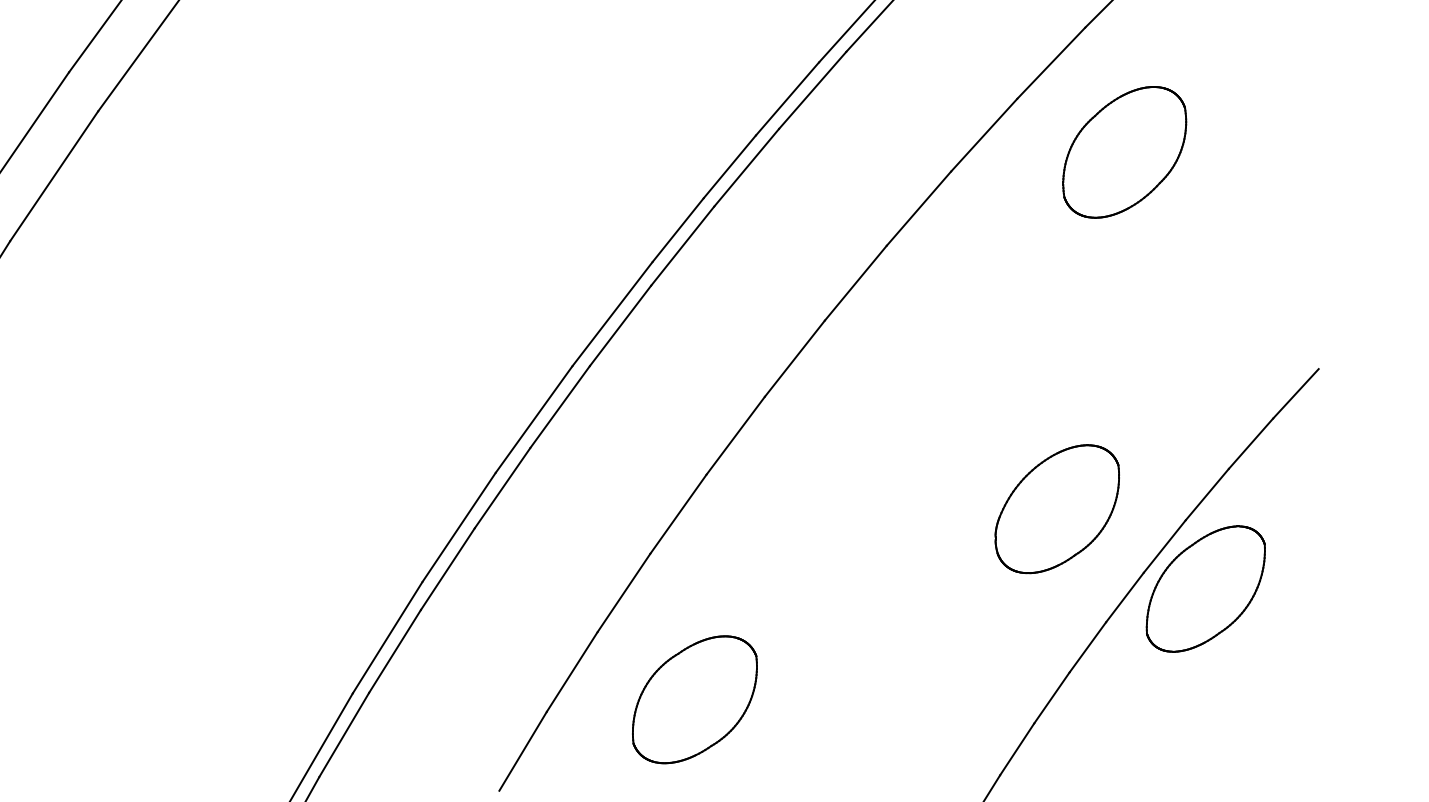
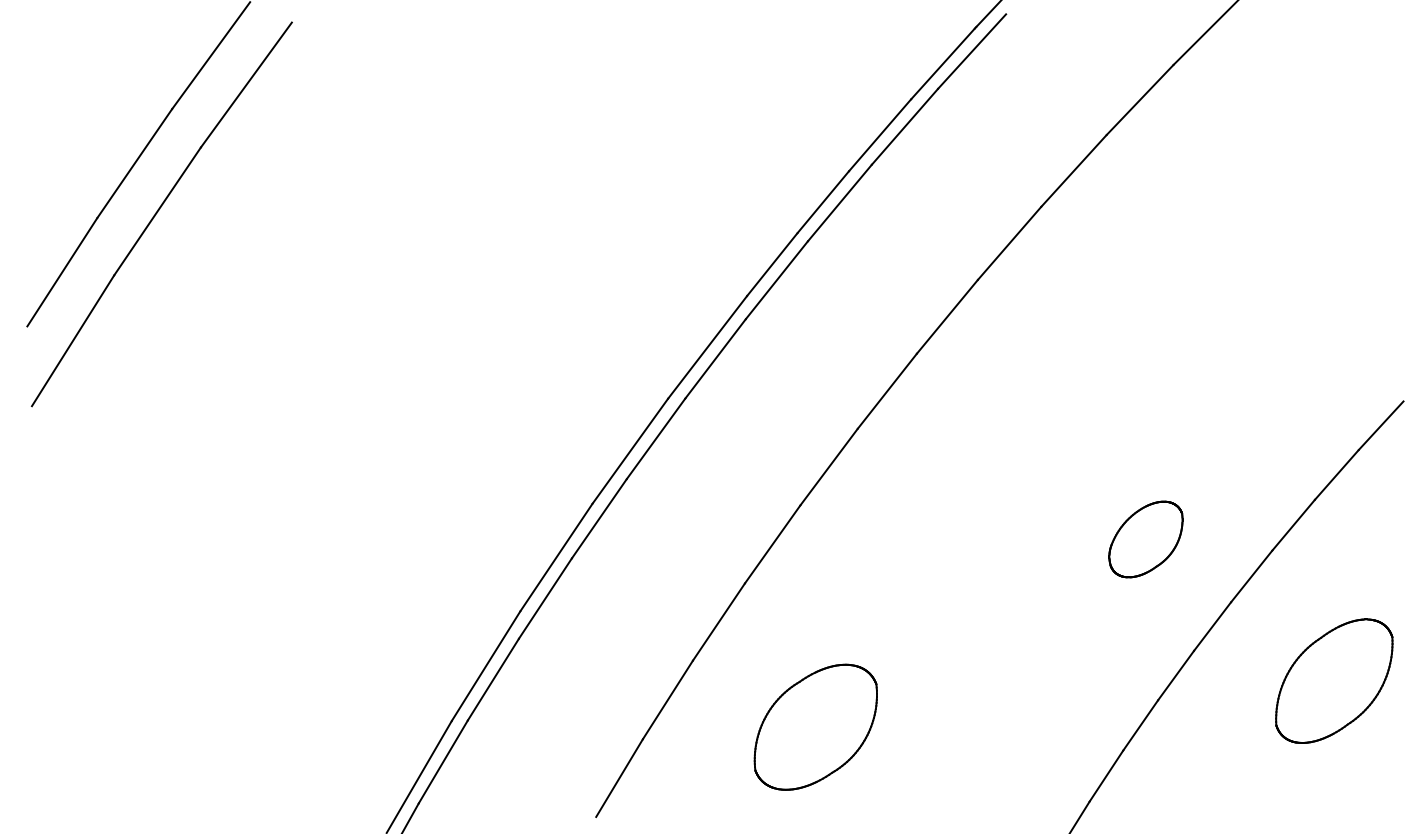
part: (1124, 151) -> (1212, 187), removed
part: (1056, 509) -> (1145, 539), size x0.6
part: (1206, 588) -> (1334, 680), moved
part: (694, 698) -> (815, 726), moved

